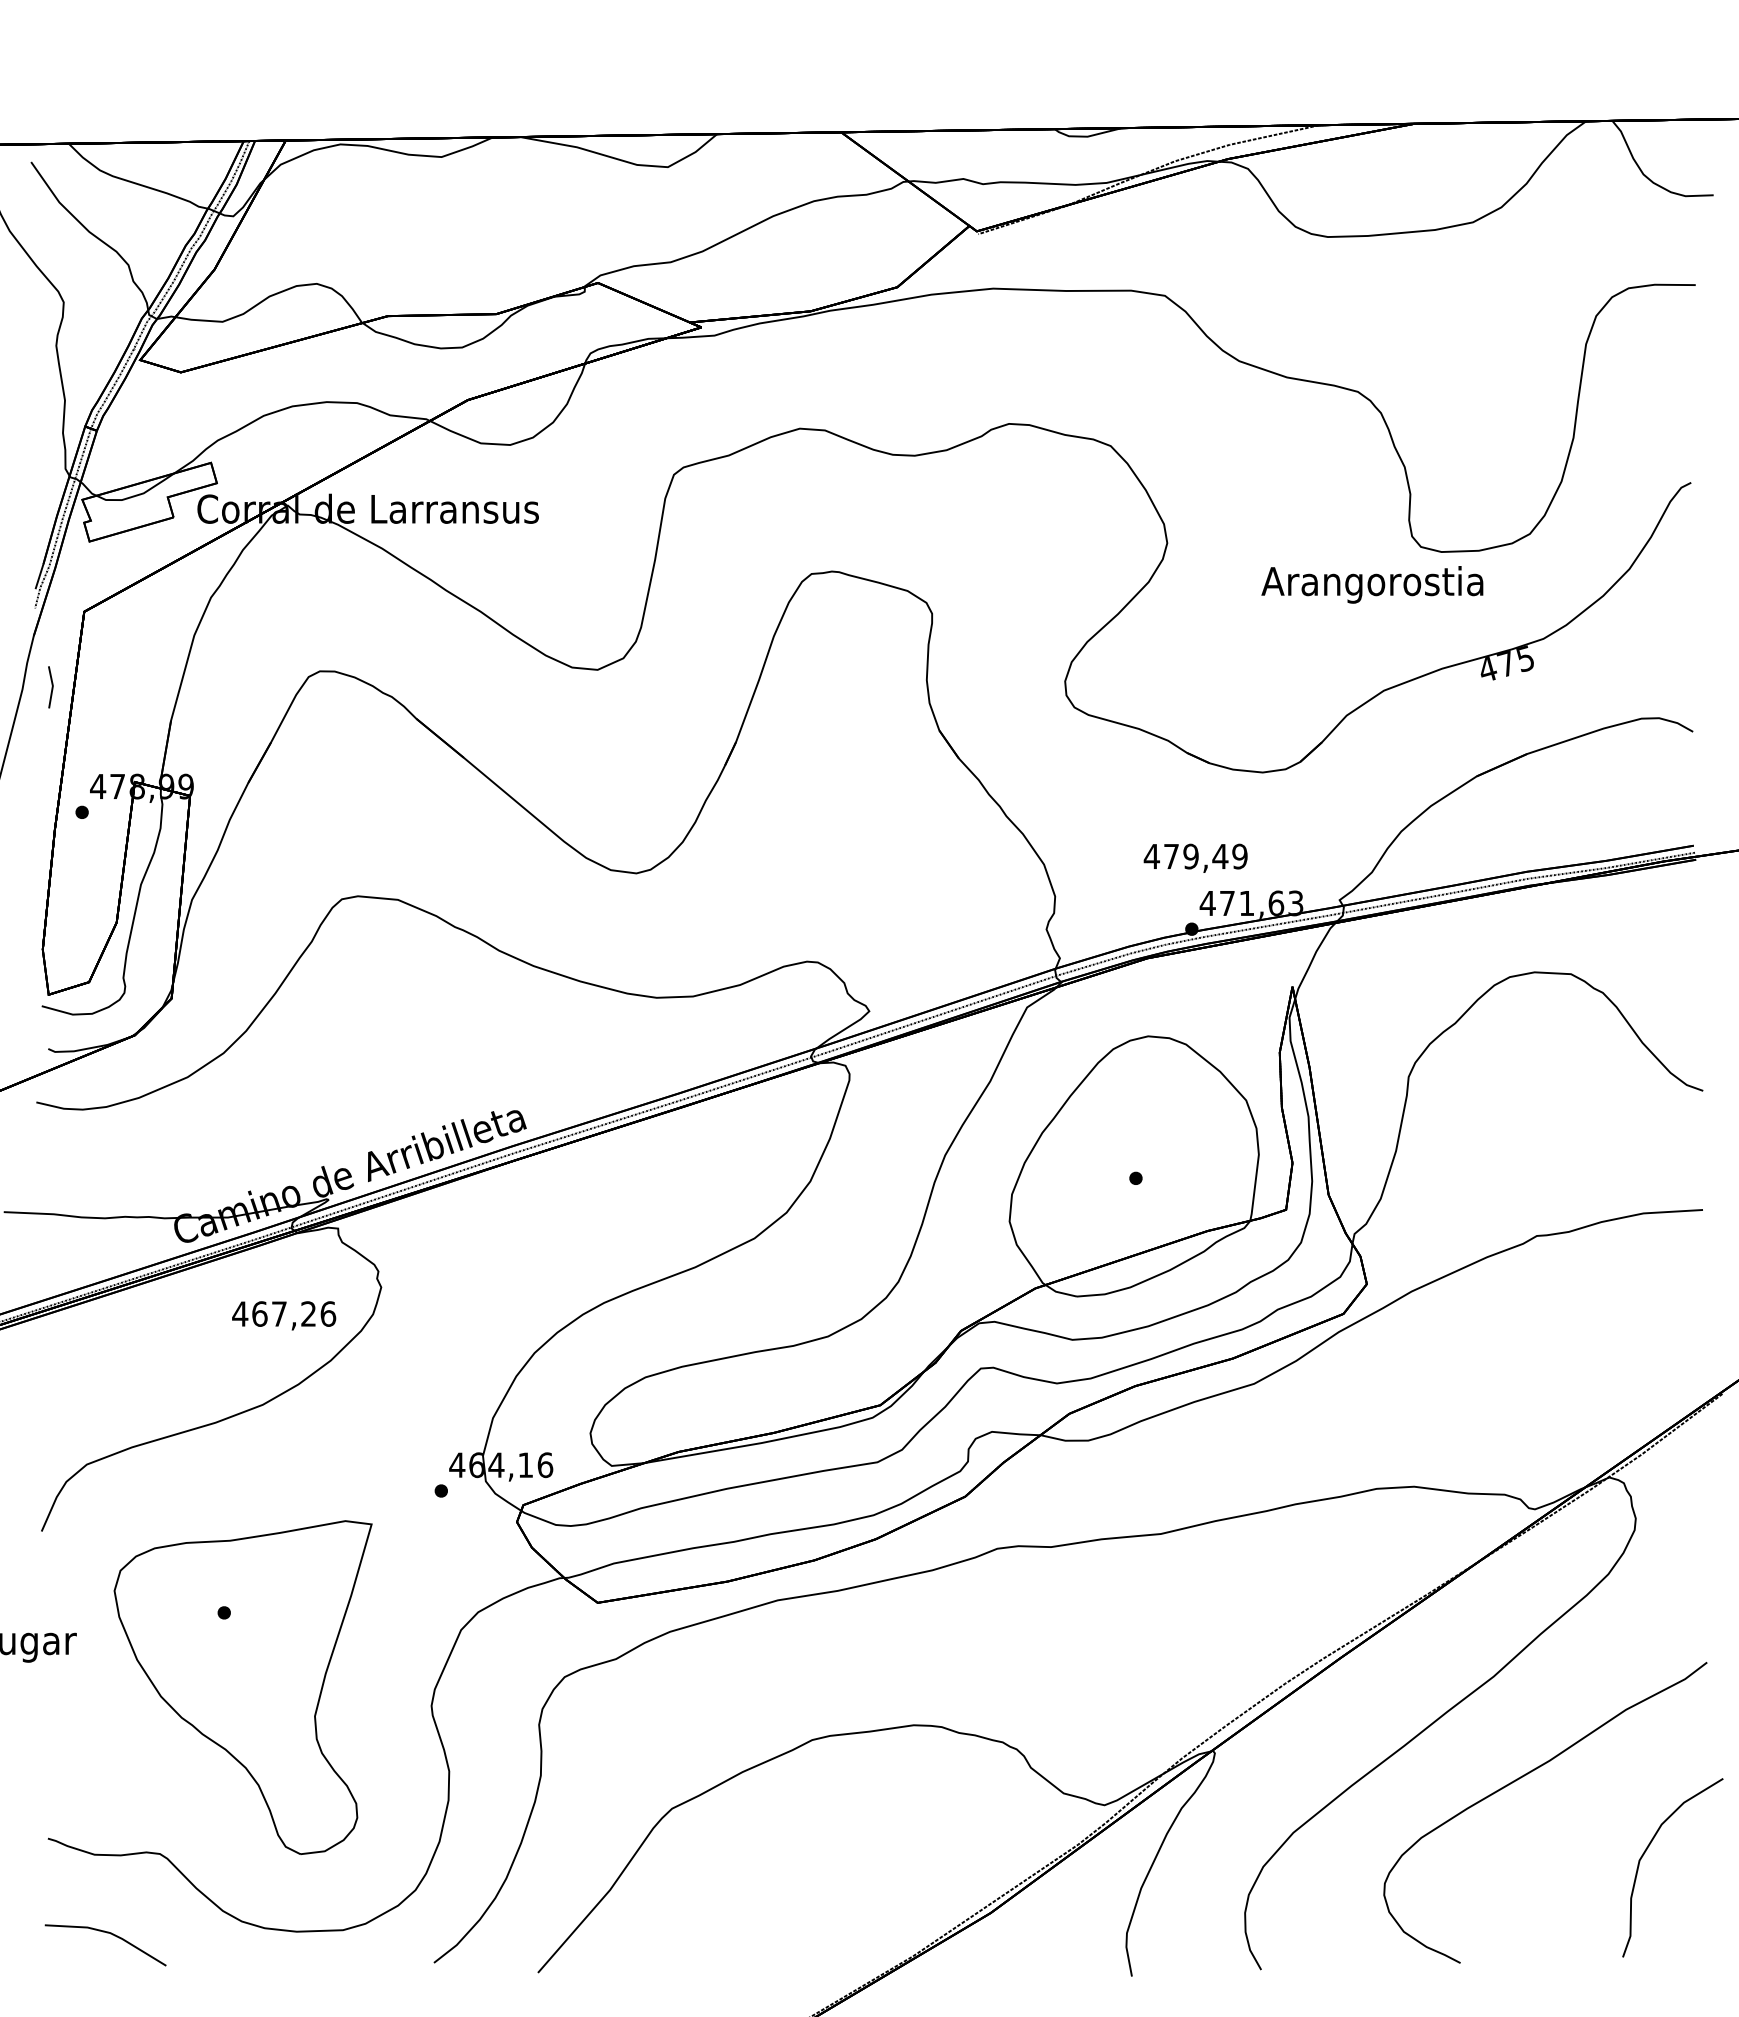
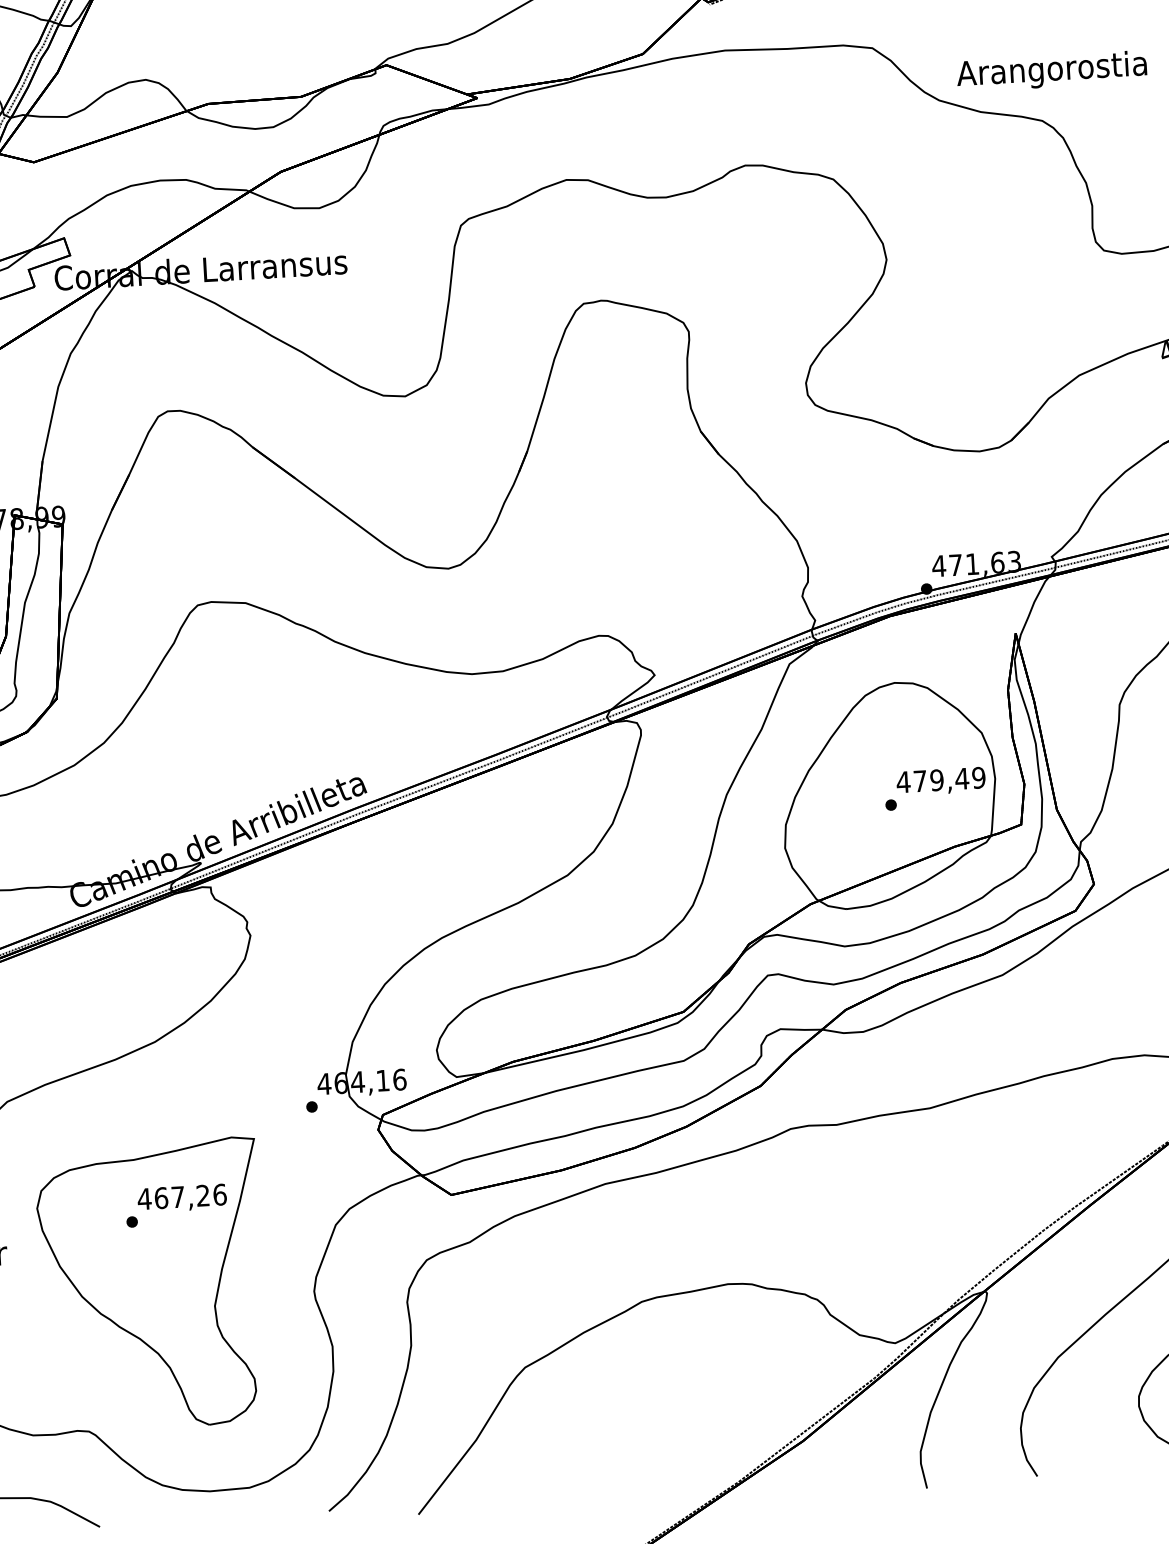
text: (1372, 584) -> (1051, 71), moved
text: (1195, 857) -> (940, 780), moved
text: (284, 1315) -> (182, 1198), moved

